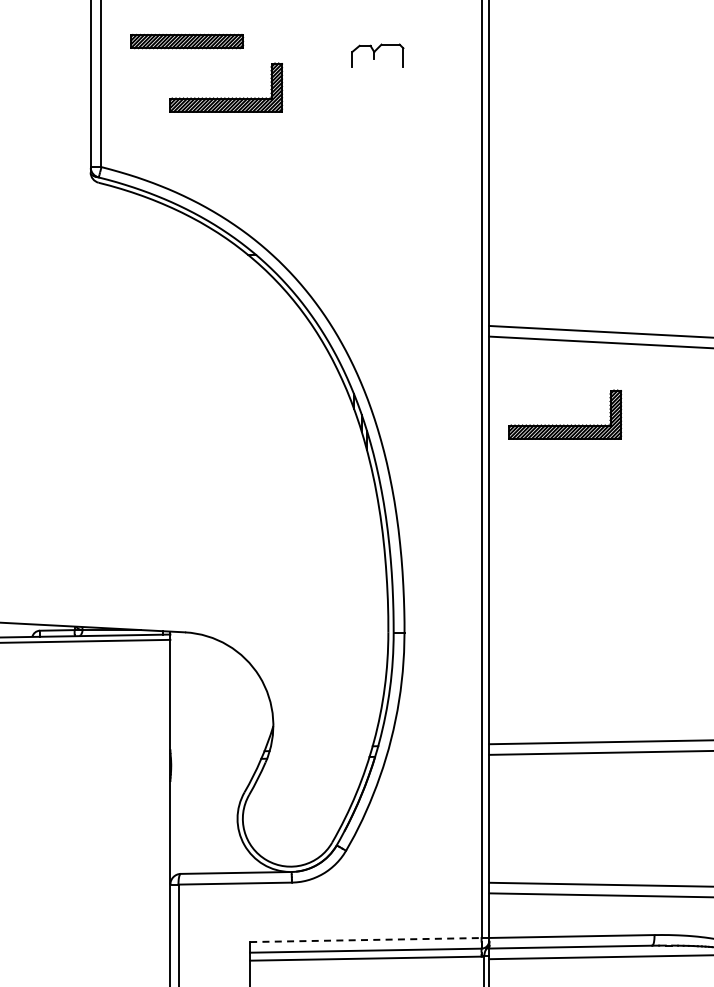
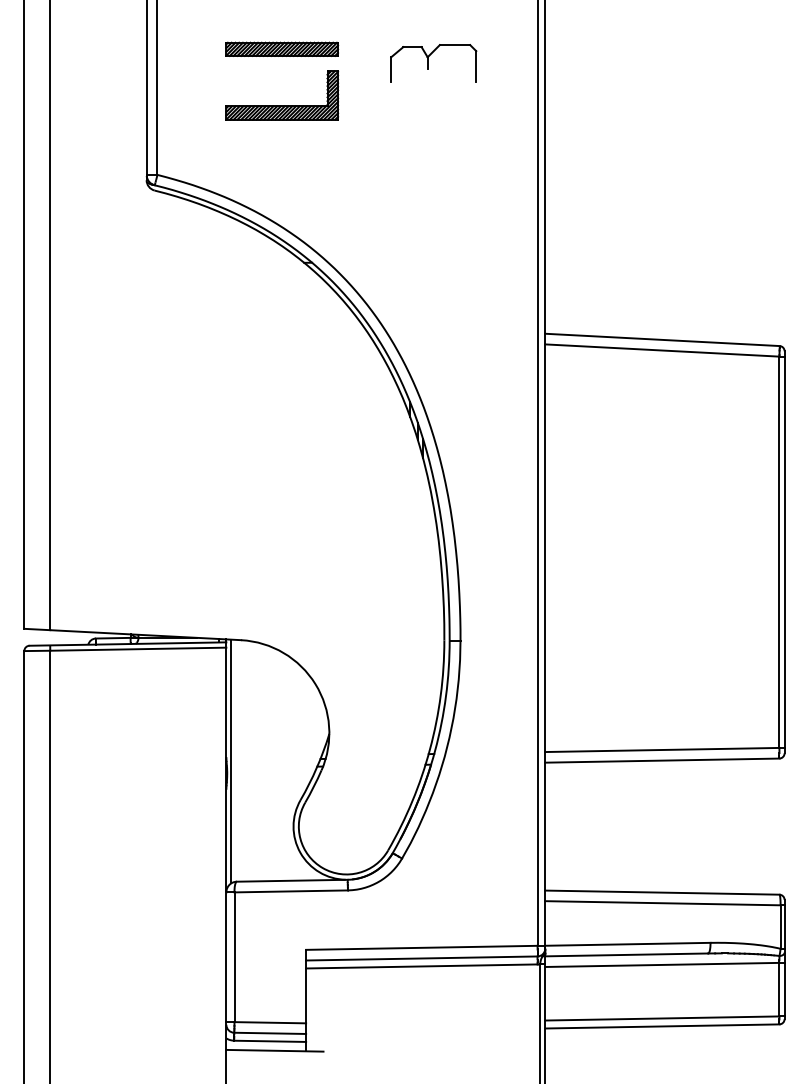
part: (187, 40) -> (282, 48), moved
part: (377, 55) -> (433, 63), size x1.67
part: (565, 424) -> (621, 432), removed
line: (175, 753) -> (231, 761), added
line: (365, 939) -> (421, 947), dashed -> solid

